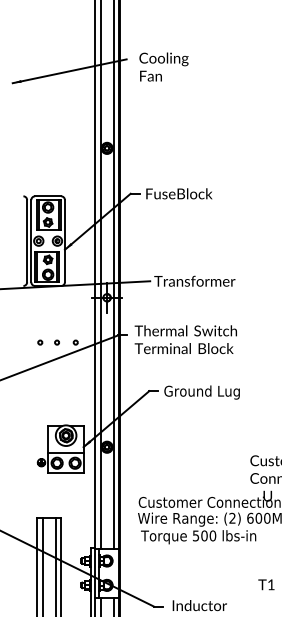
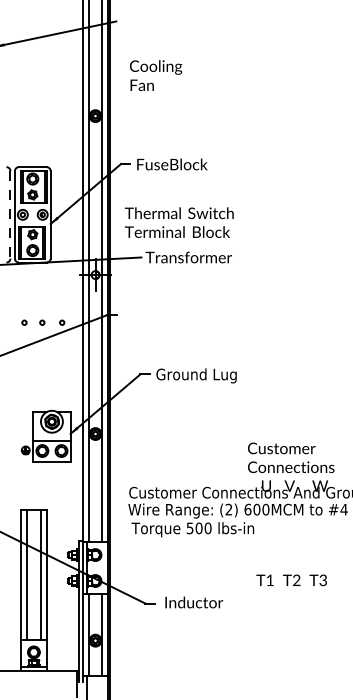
text: (164, 66) -> (156, 75), moved
line: (27, 240) -> (10, 214), solid -> dashed
text: (185, 339) -> (178, 222), moved

